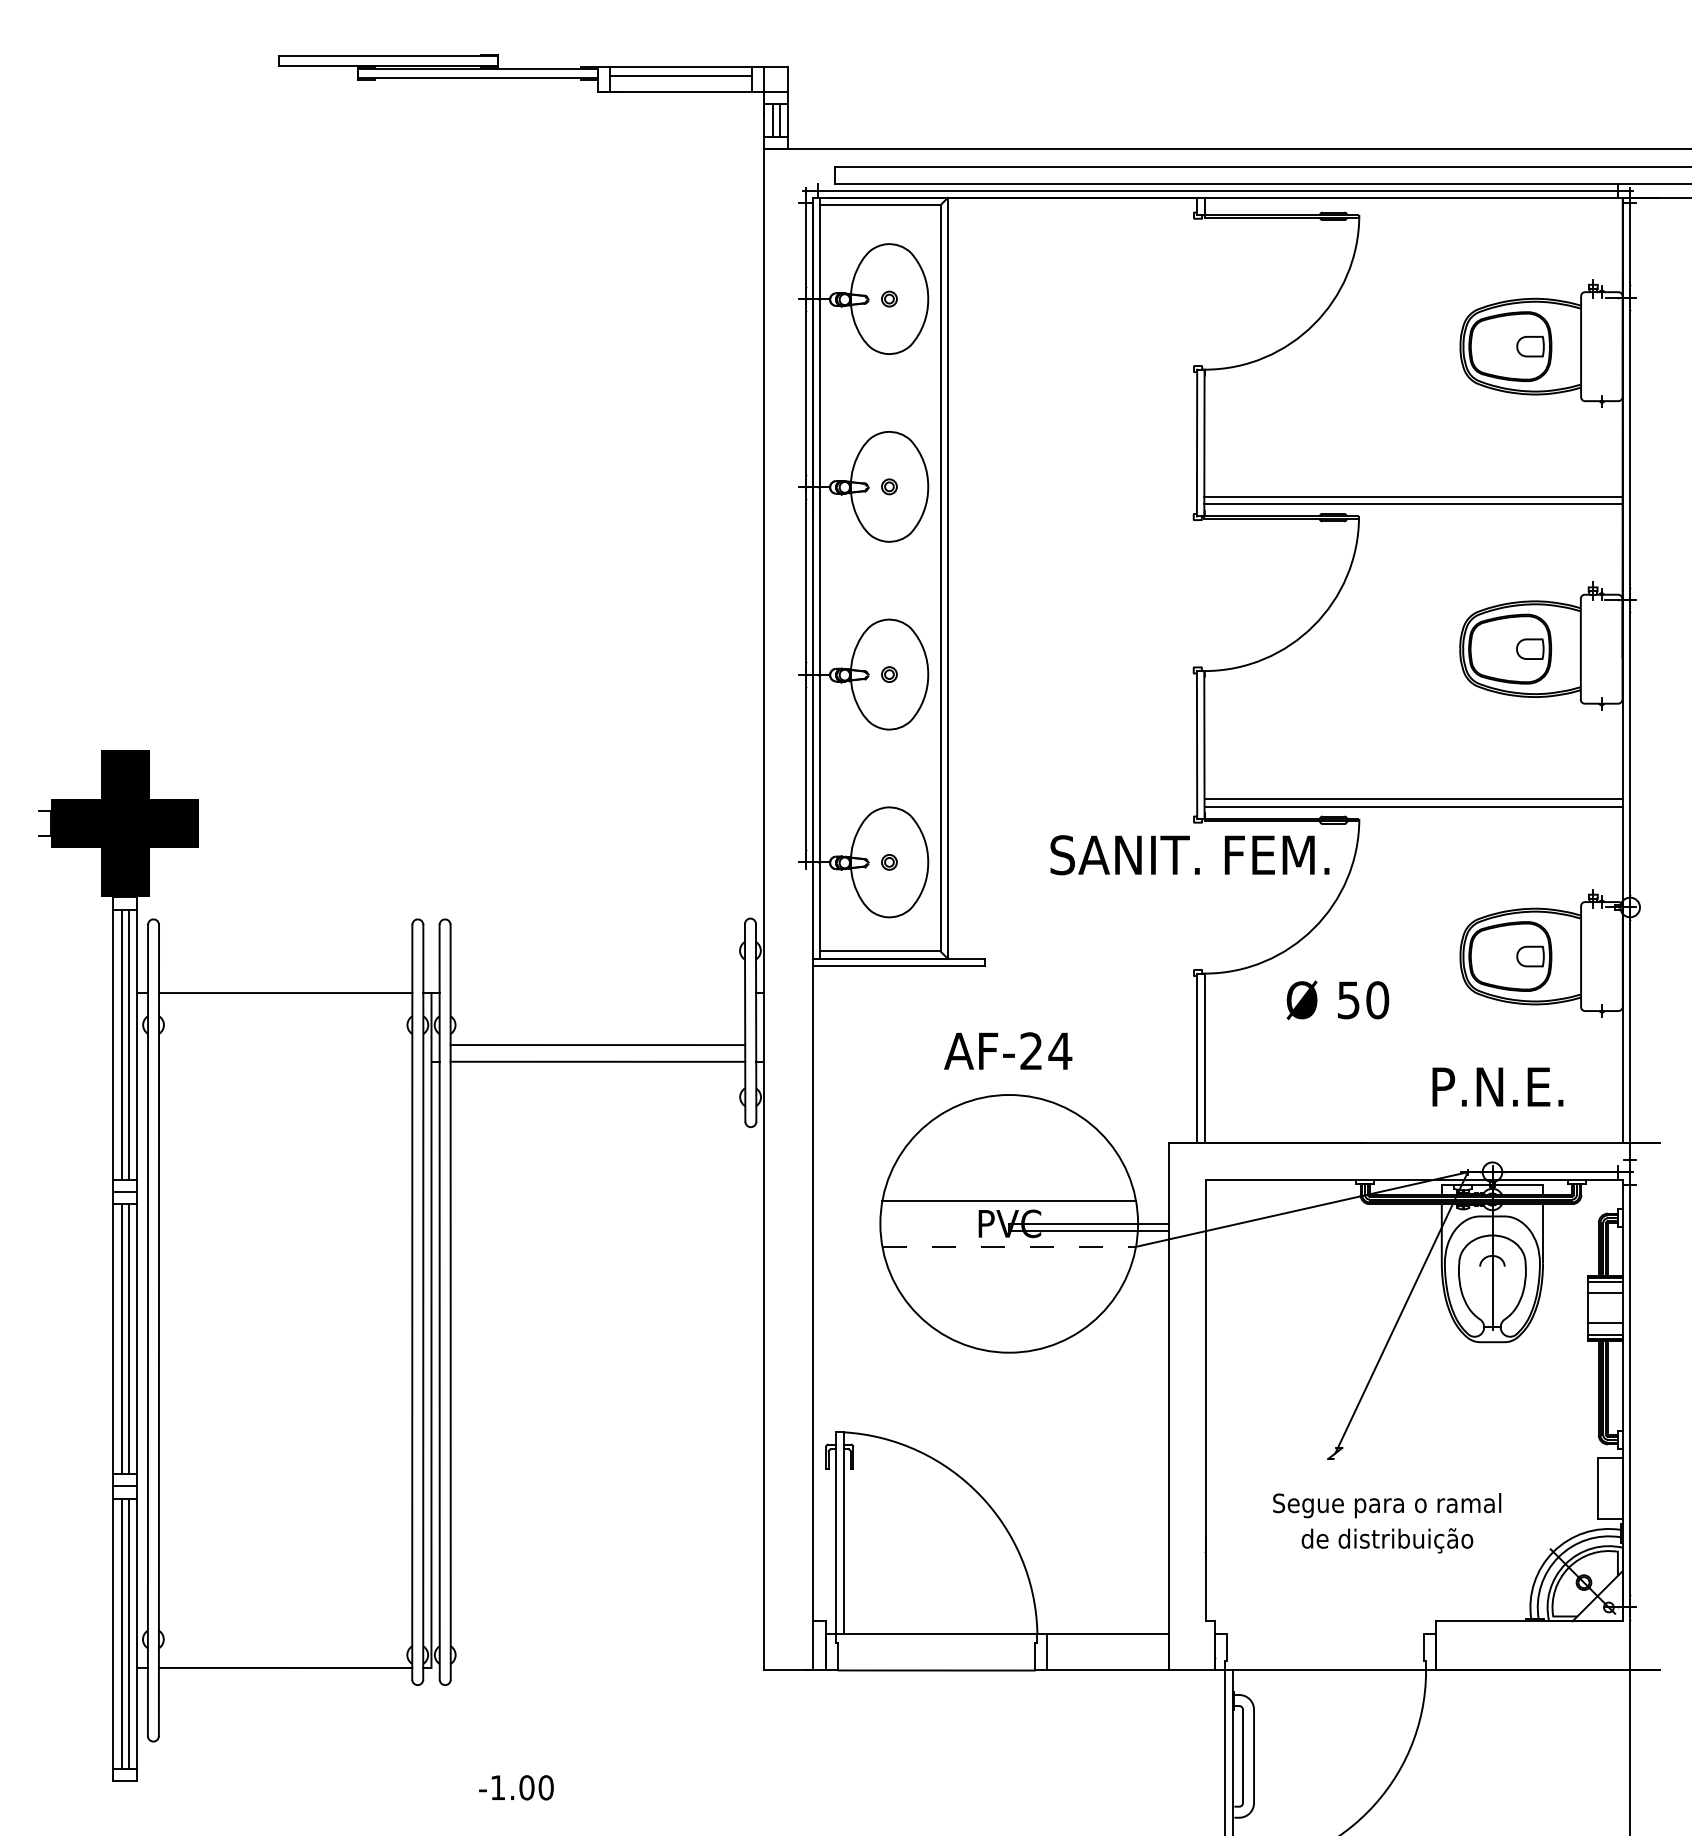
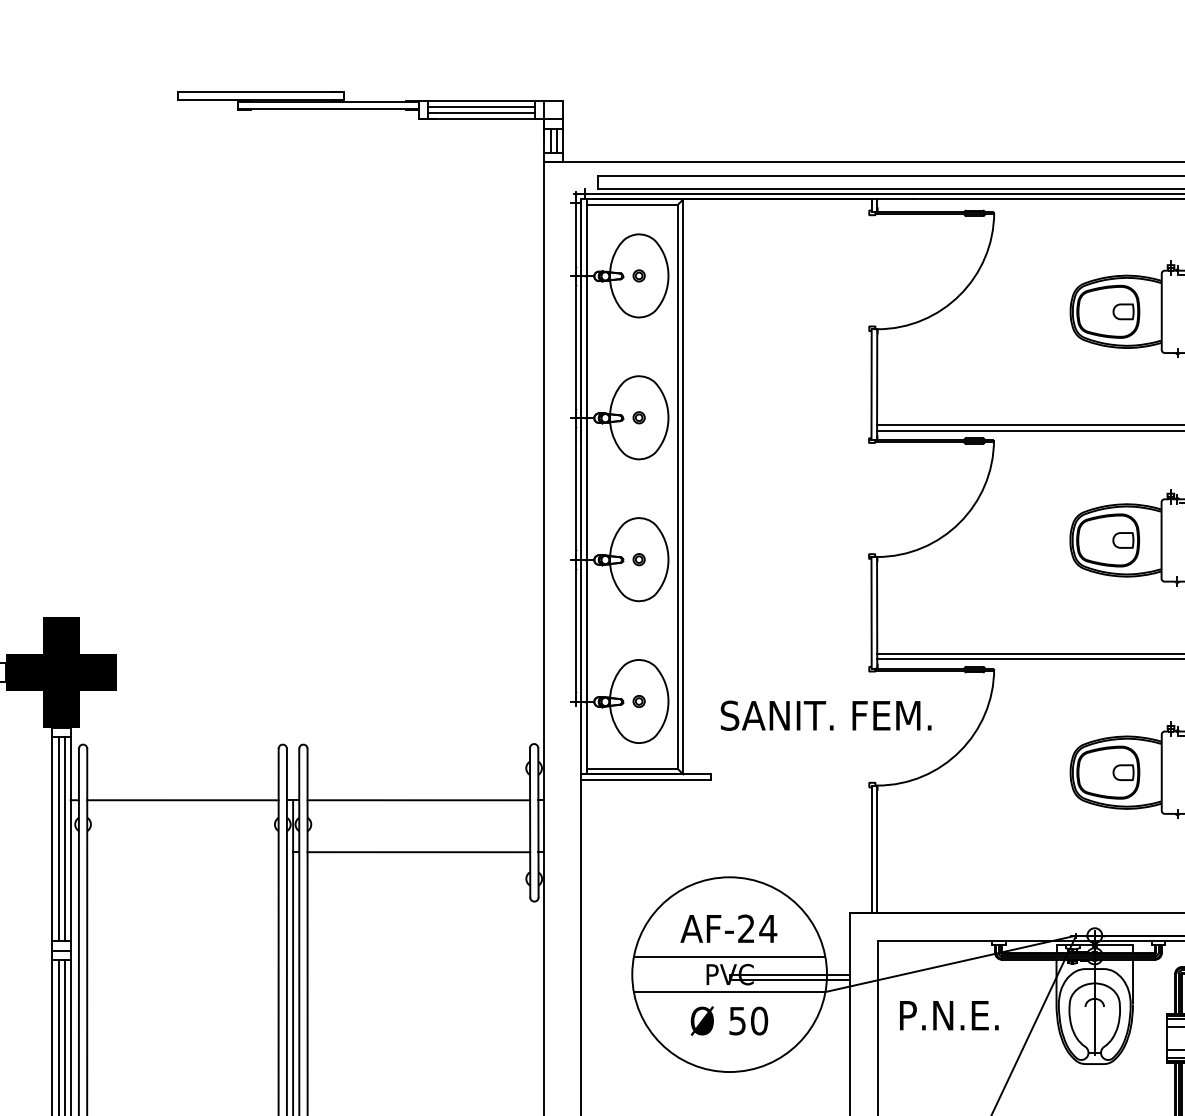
line: (680, 82) -> (481, 112), added
text: (1189, 855) -> (825, 715), moved
text: (1337, 1000) -> (729, 1021), moved
line: (597, 1045) -> (418, 800), moved
text: (1008, 1050) -> (729, 928), moved
text: (1497, 1086) -> (948, 1015), moved
line: (1009, 1246) -> (729, 991), dashed -> solid

